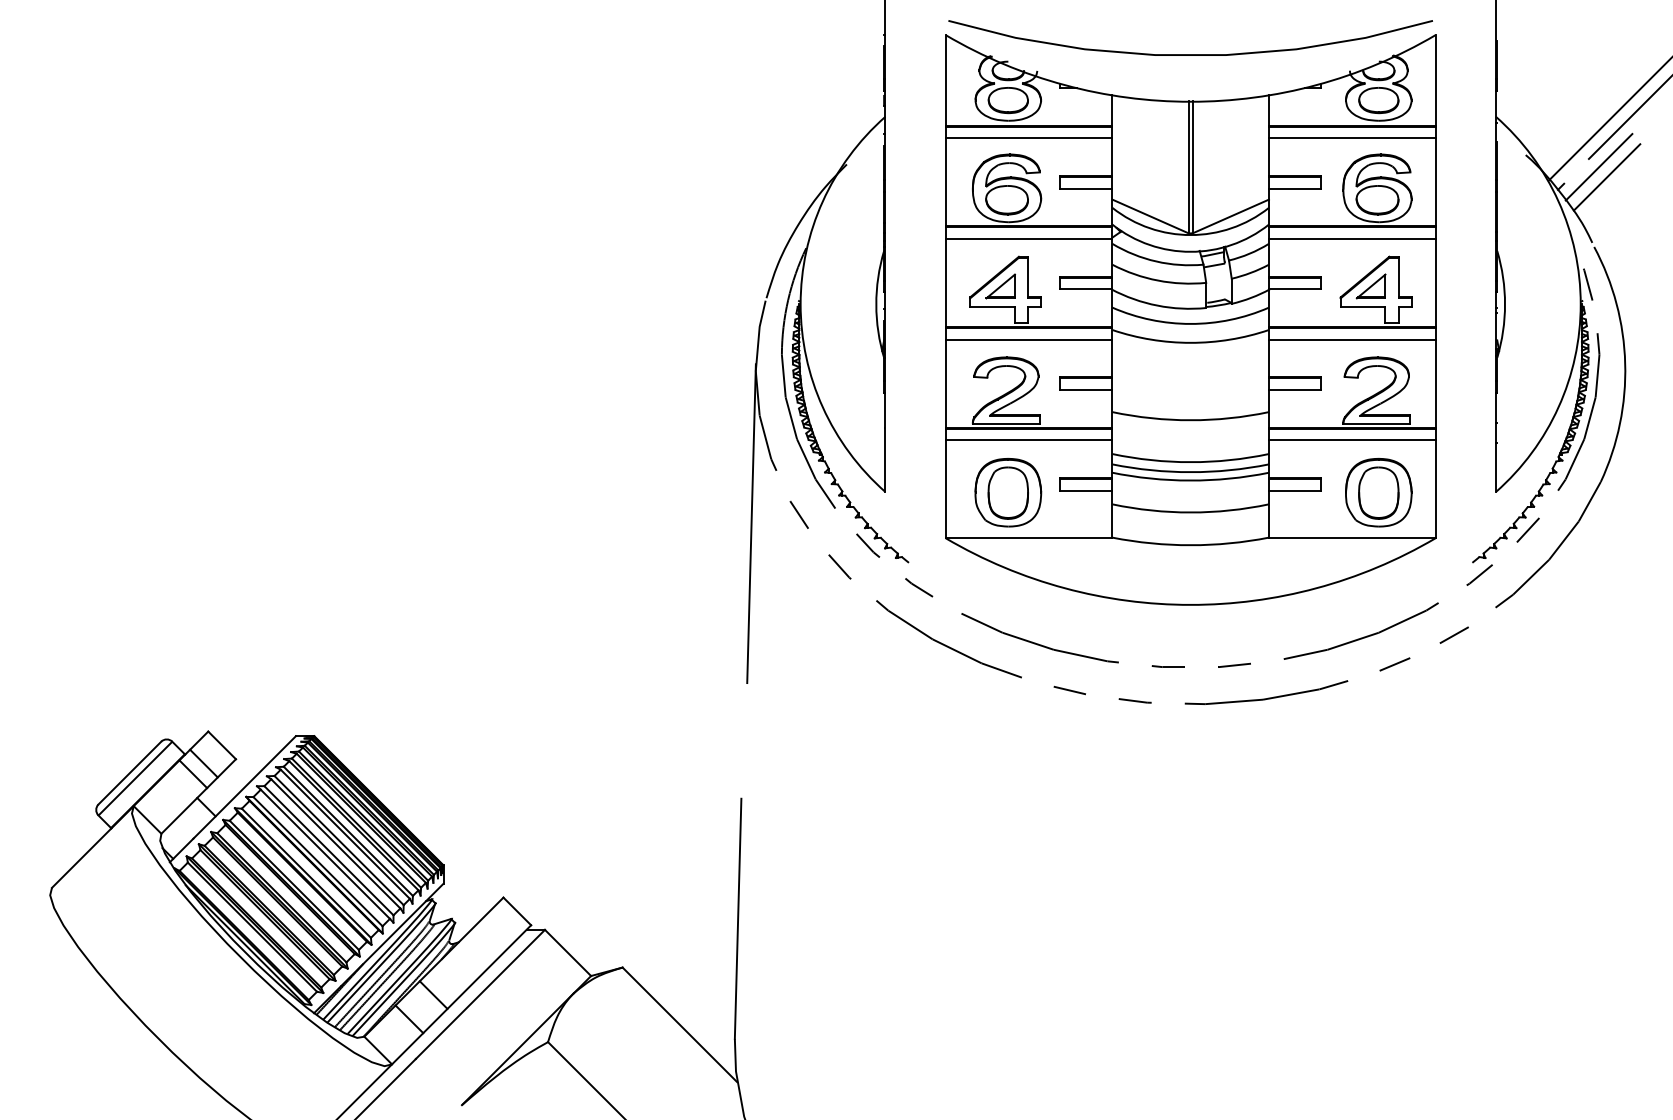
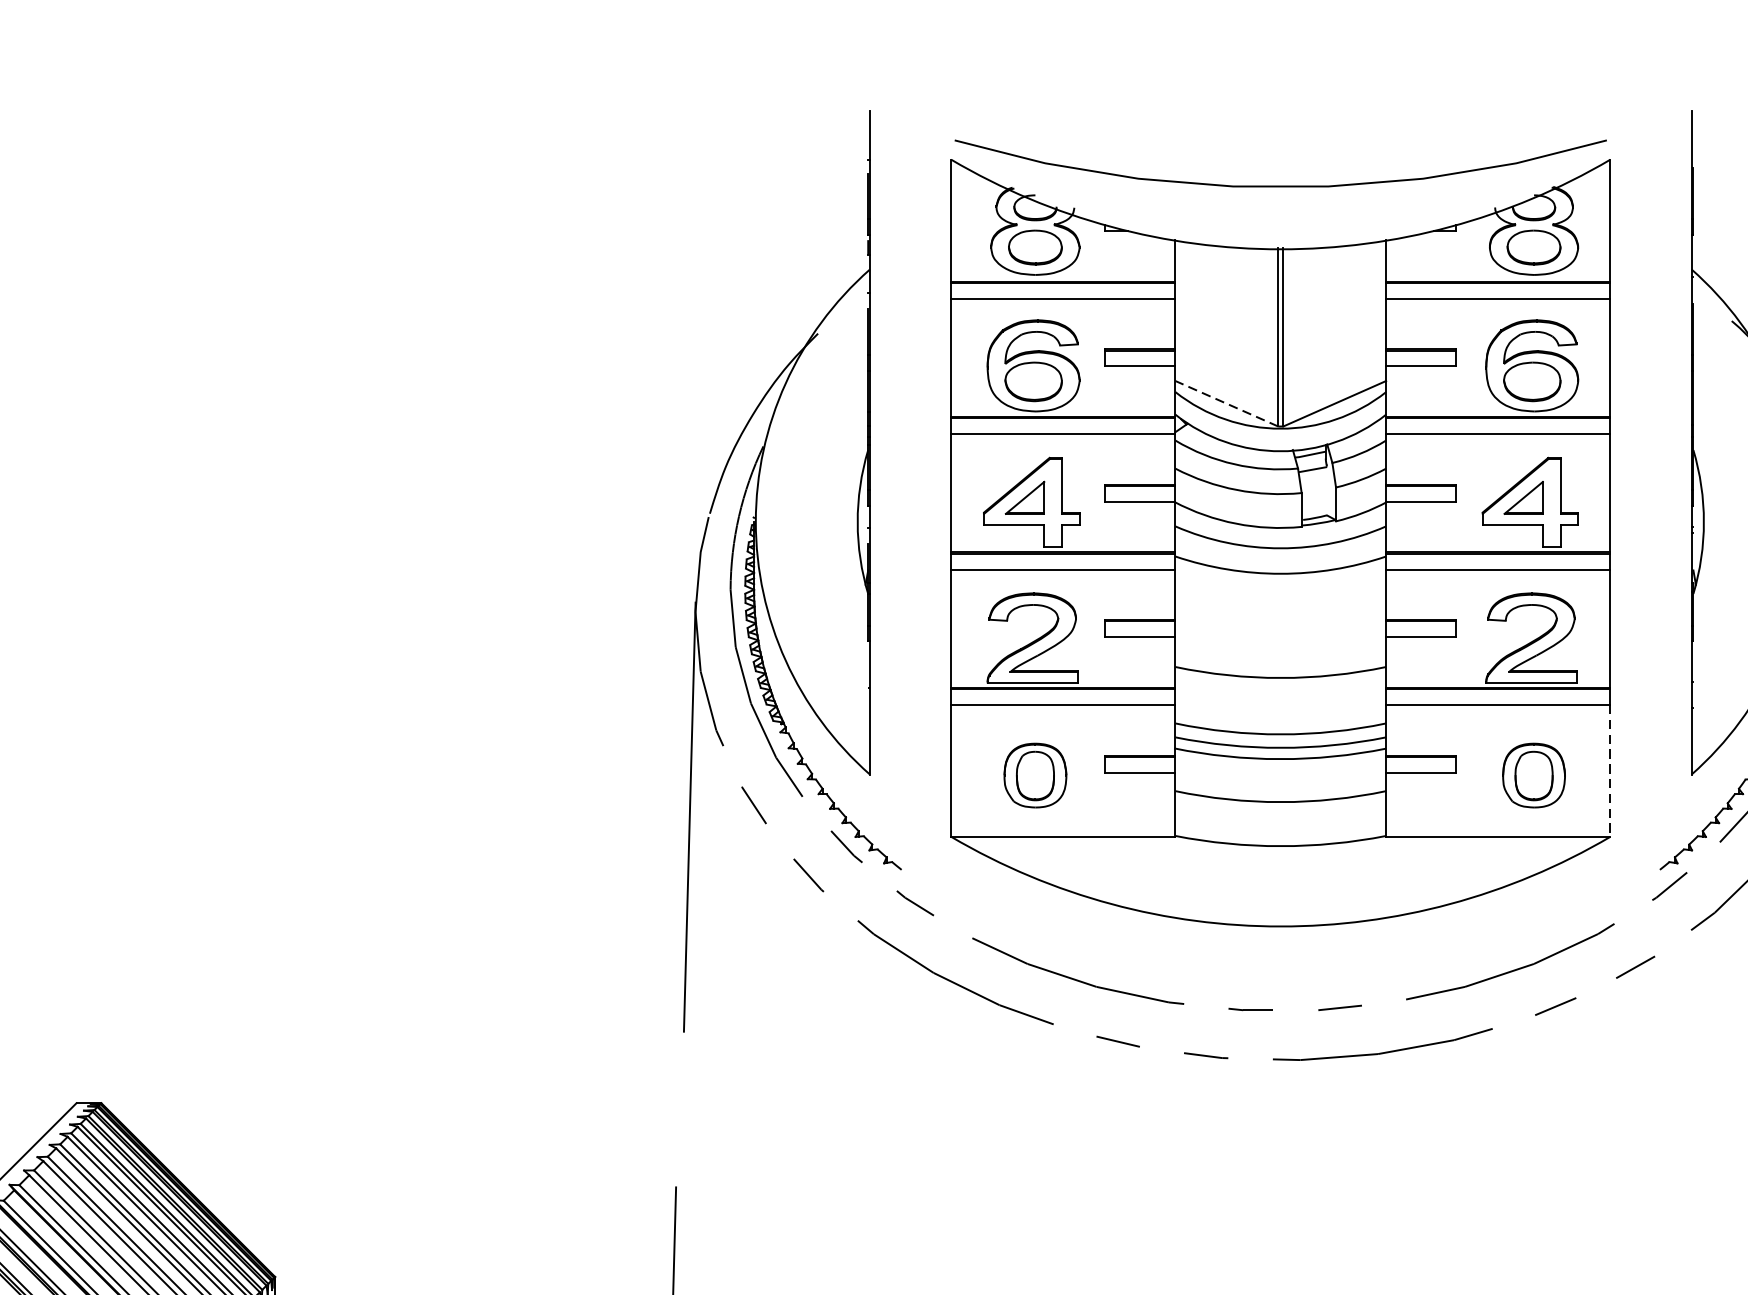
line: (1150, 216) -> (1226, 403), solid -> dashed
line: (1435, 489) -> (1610, 771), solid -> dashed
part: (1008, 492) -> (1035, 775), size x0.7
part: (1378, 492) -> (1533, 775), size x0.7

